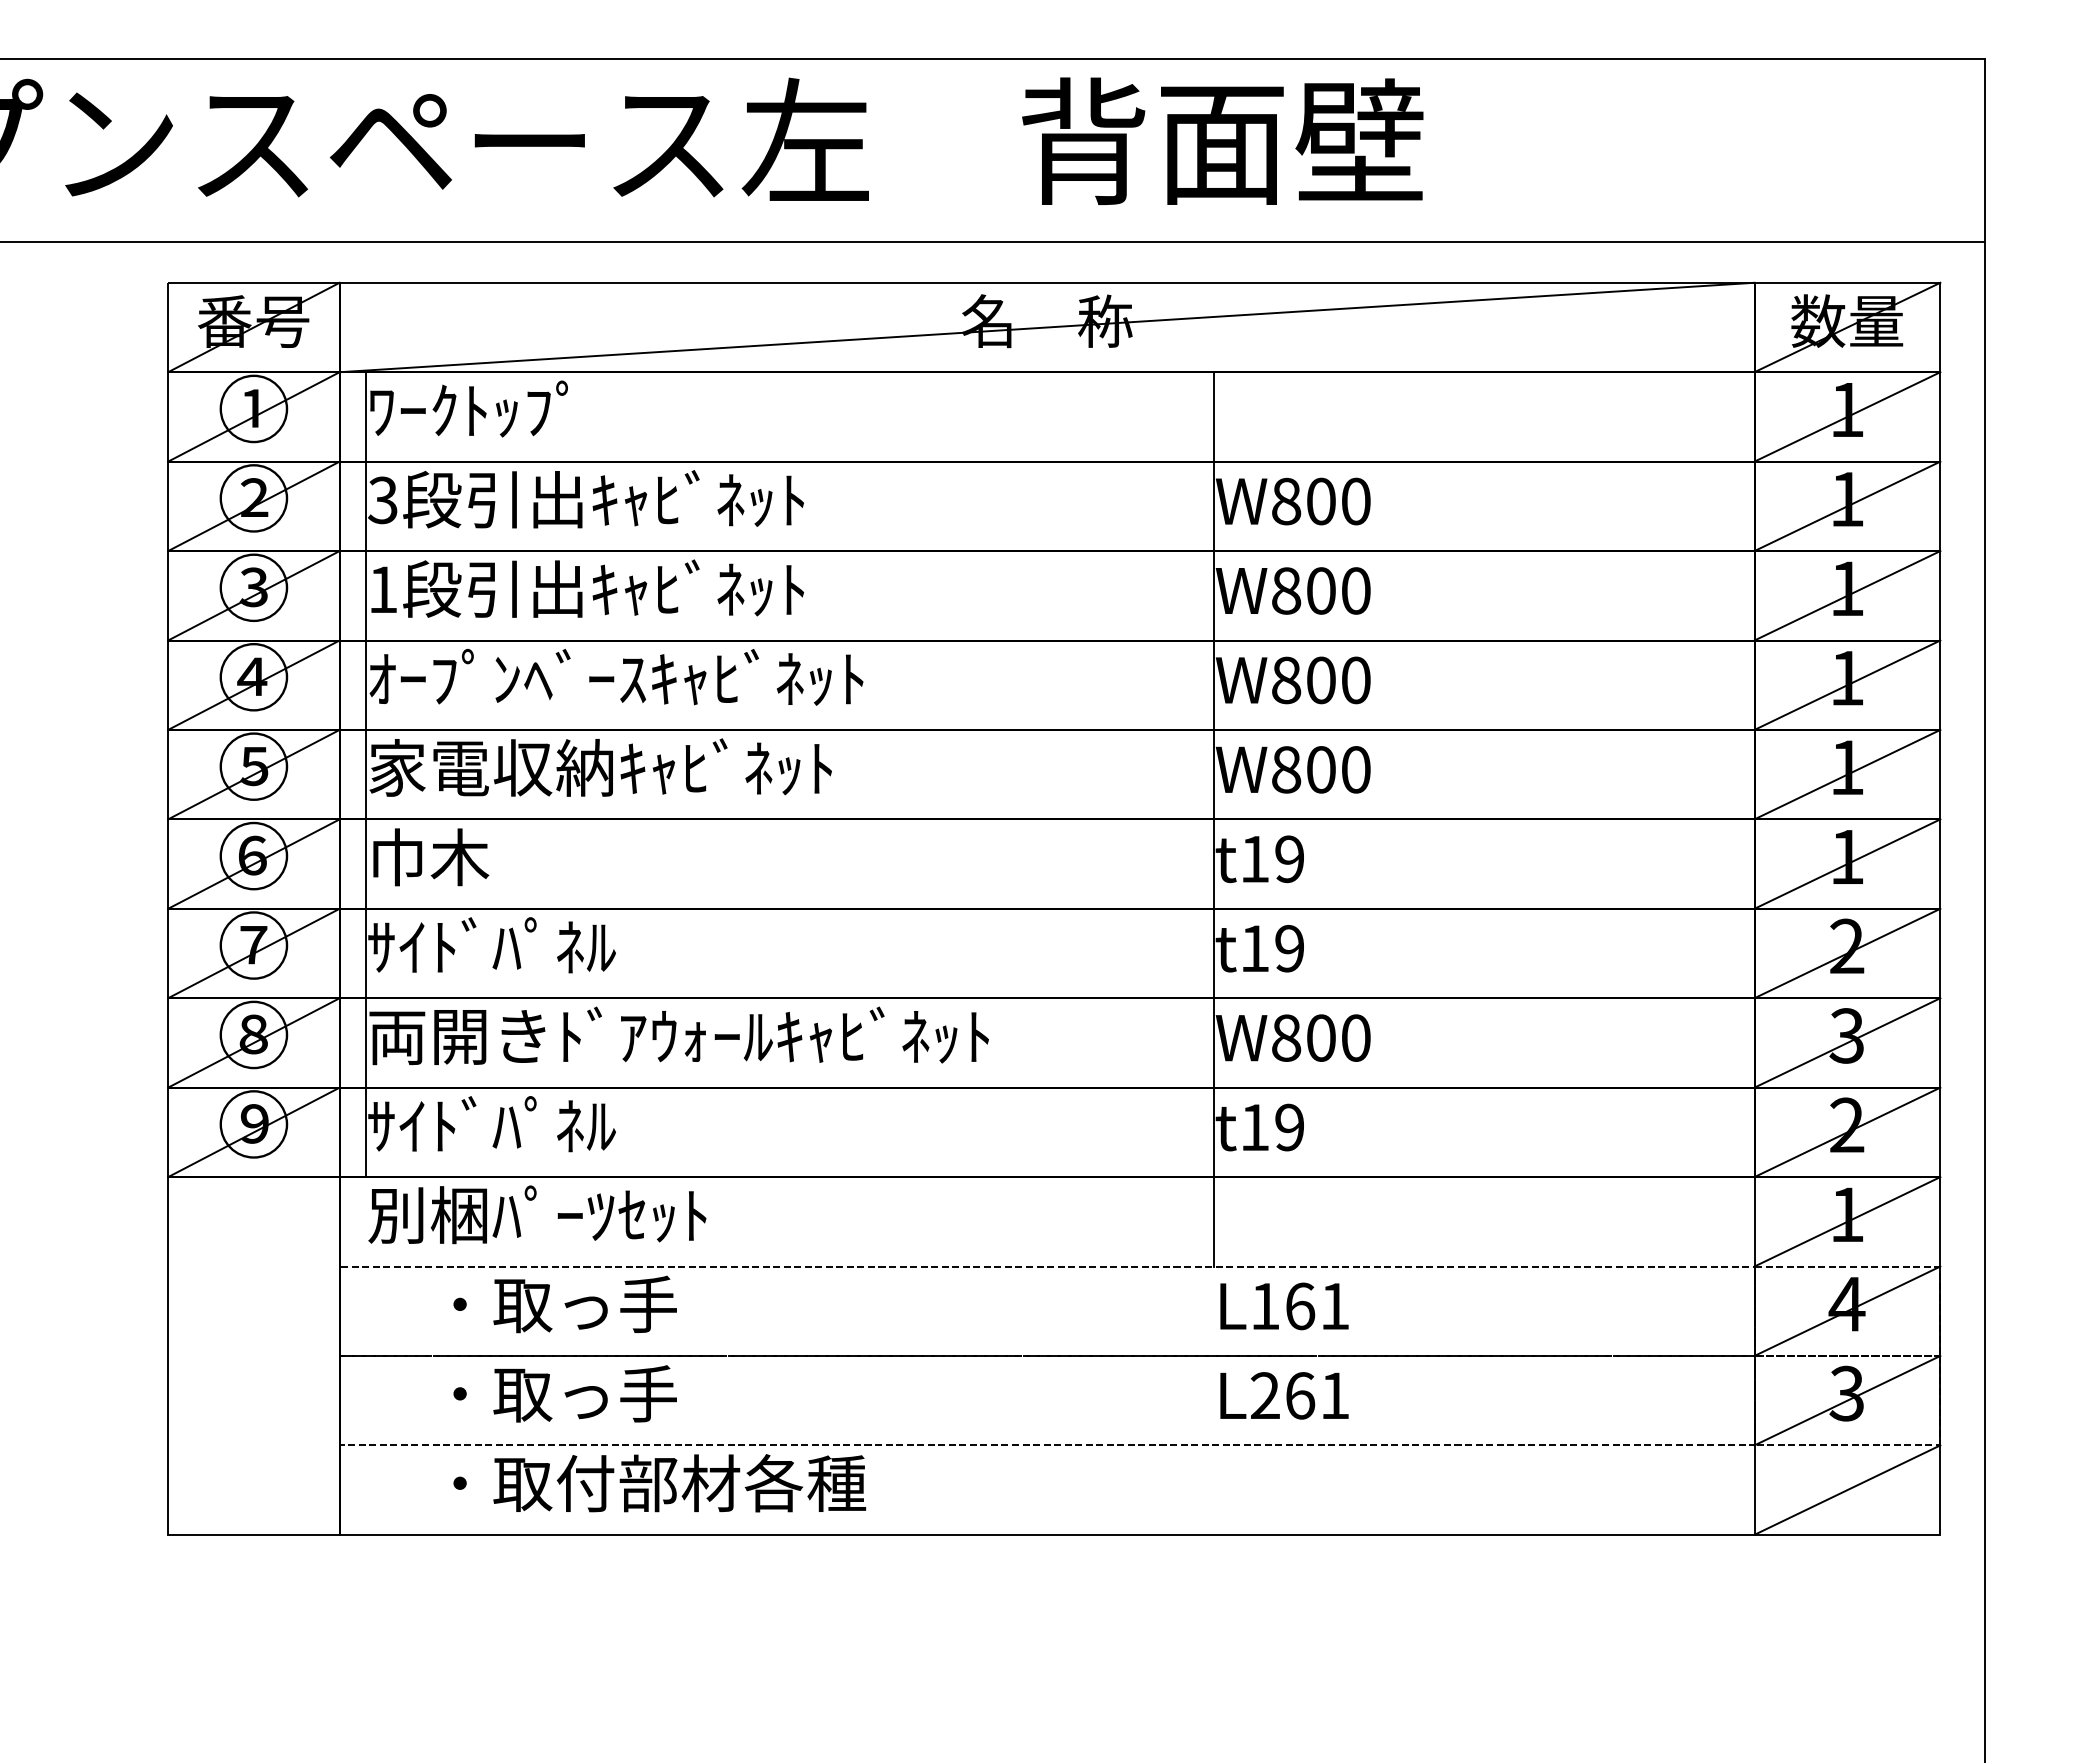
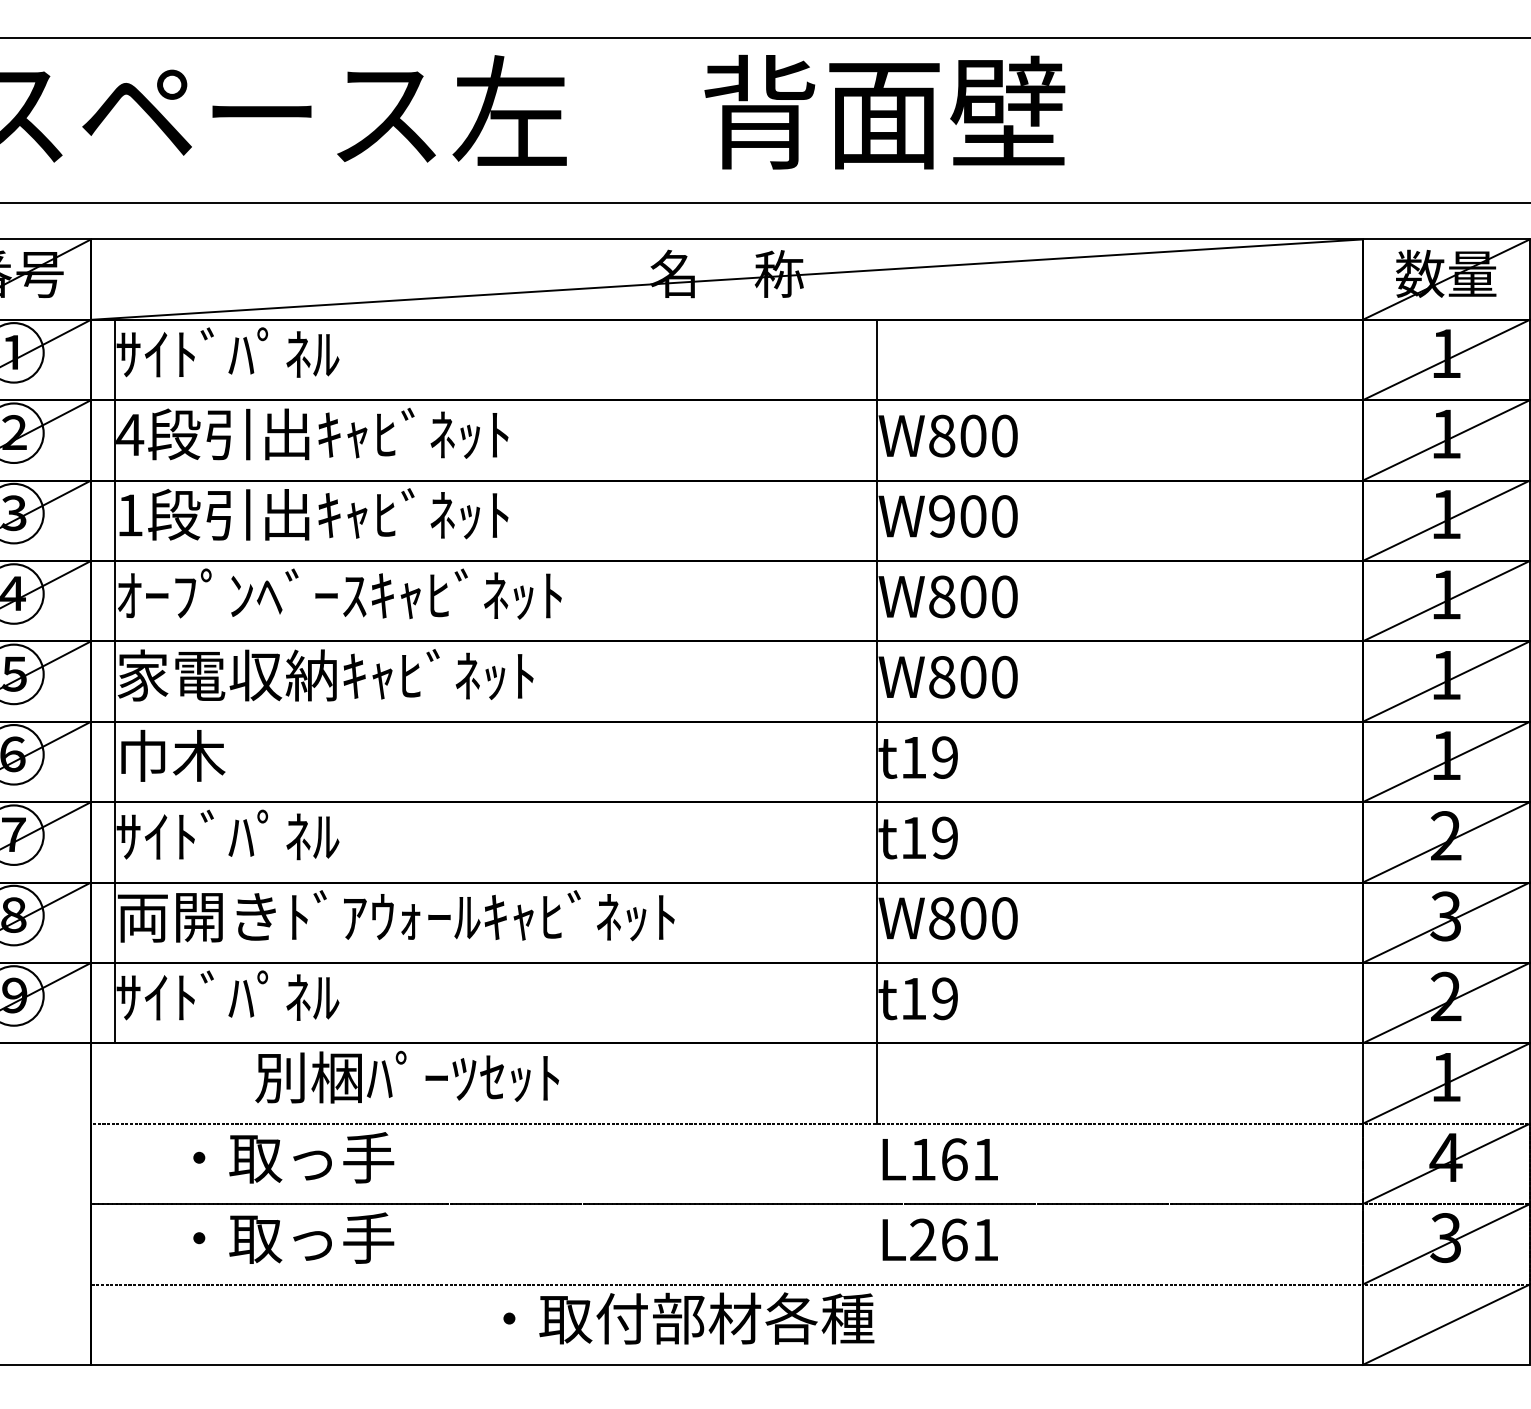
text: (491, 408) -> (227, 352), ﾜｰｸﾄｯﾌﾟ -> ｻｲﾄﾞﾊﾟﾈﾙ
text: (382, 500) -> (129, 435), 3 -> 4
text: (1286, 590) -> (942, 516), W800 -> W900
text: (537, 1214) -> (407, 1076), moved
text: (659, 1483) -> (688, 1318), moved

